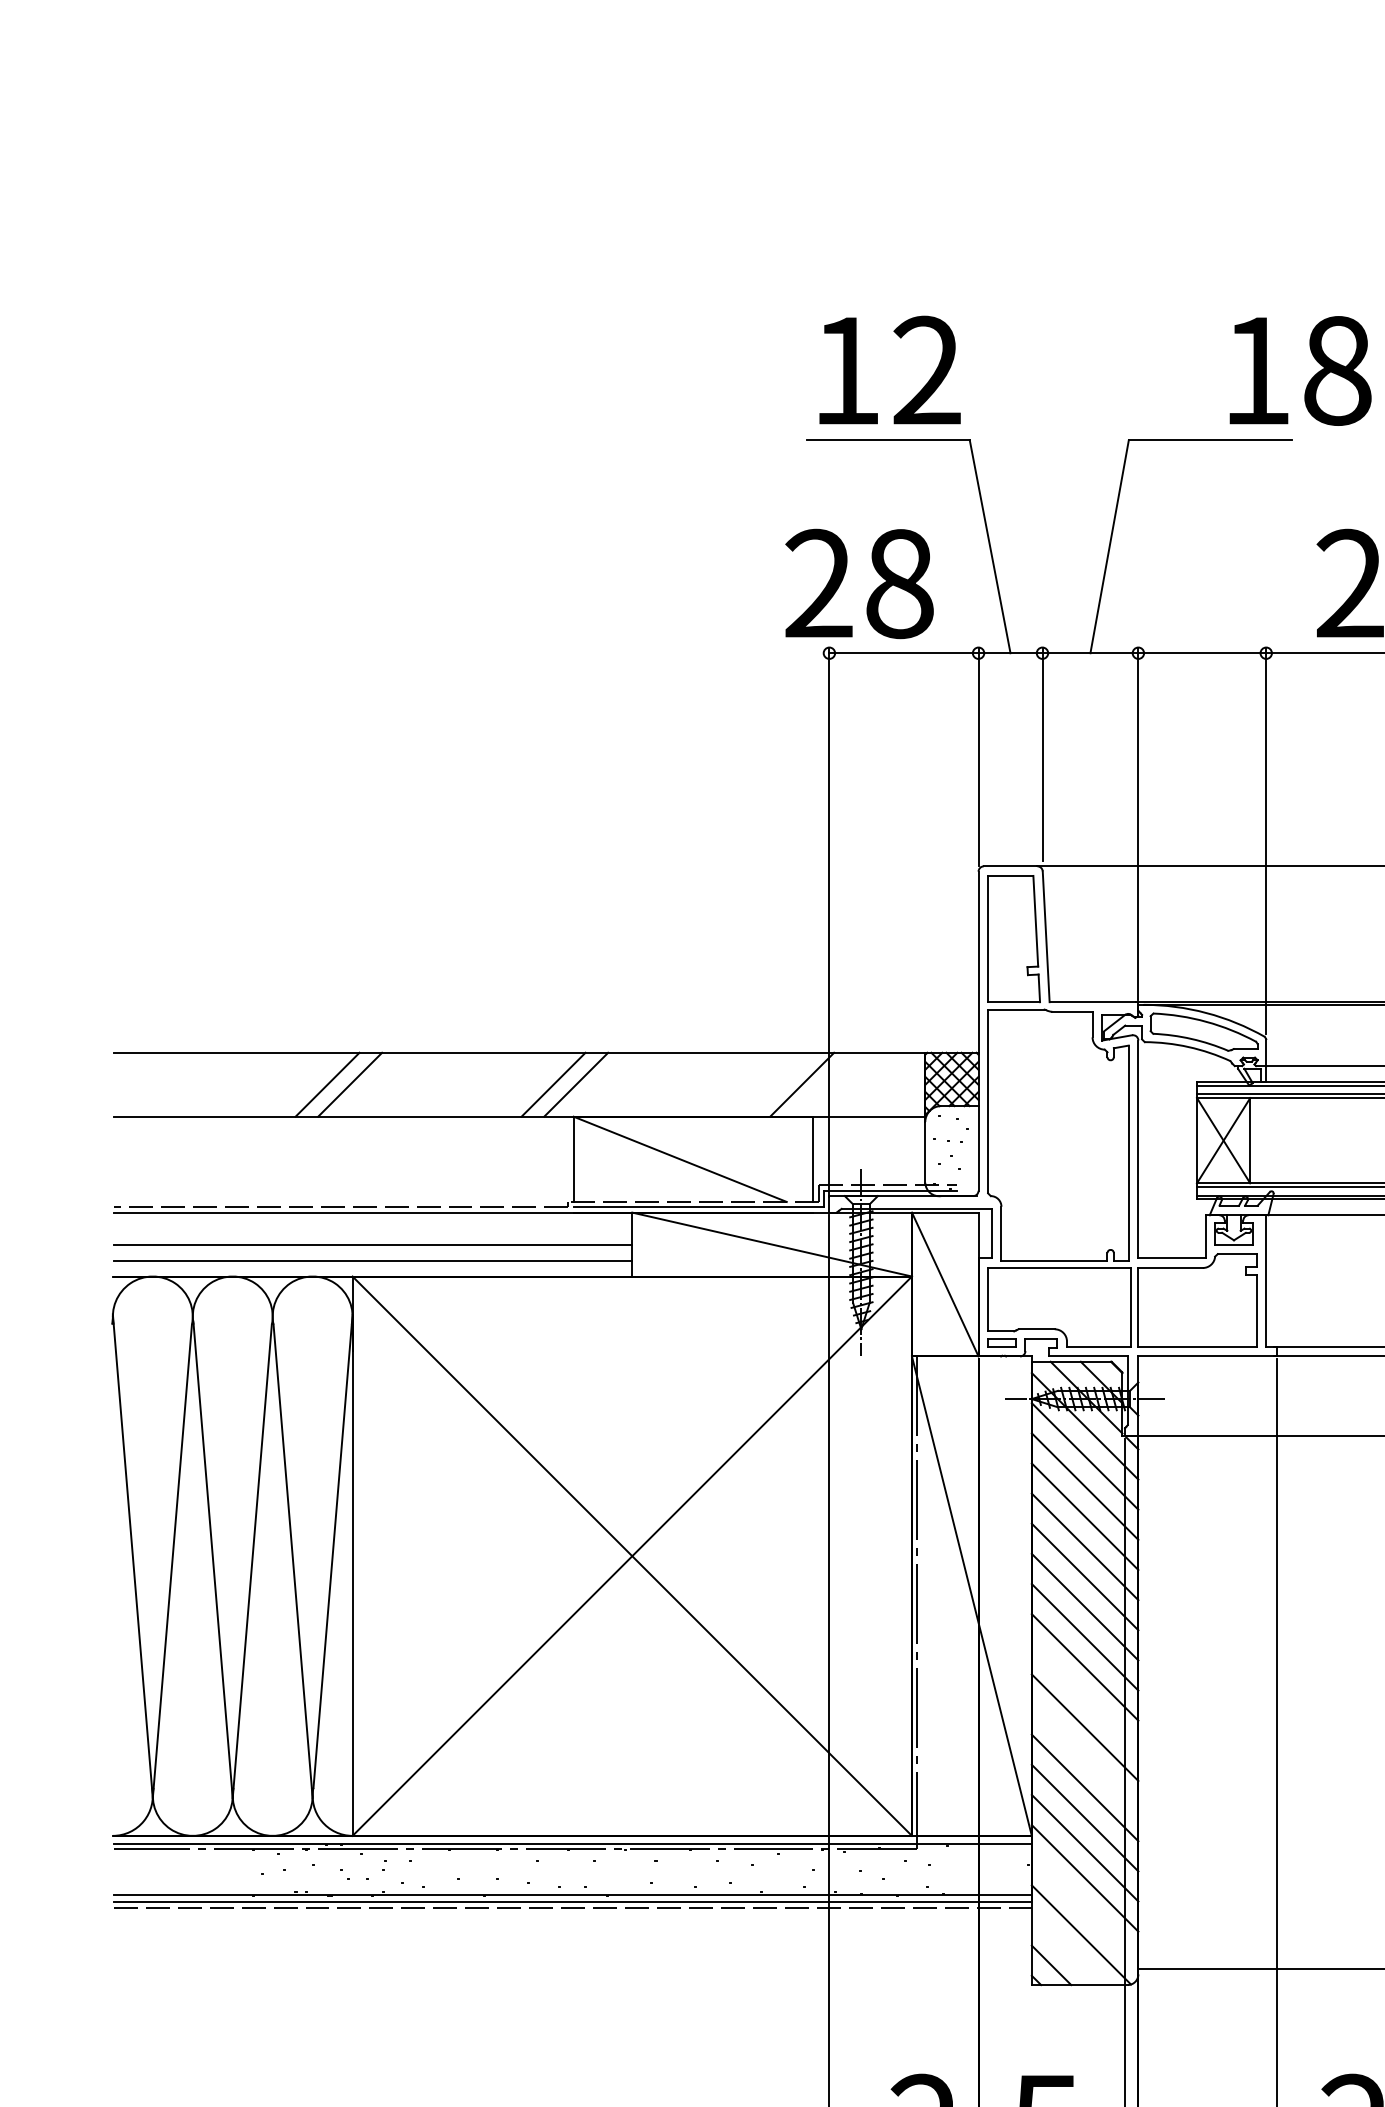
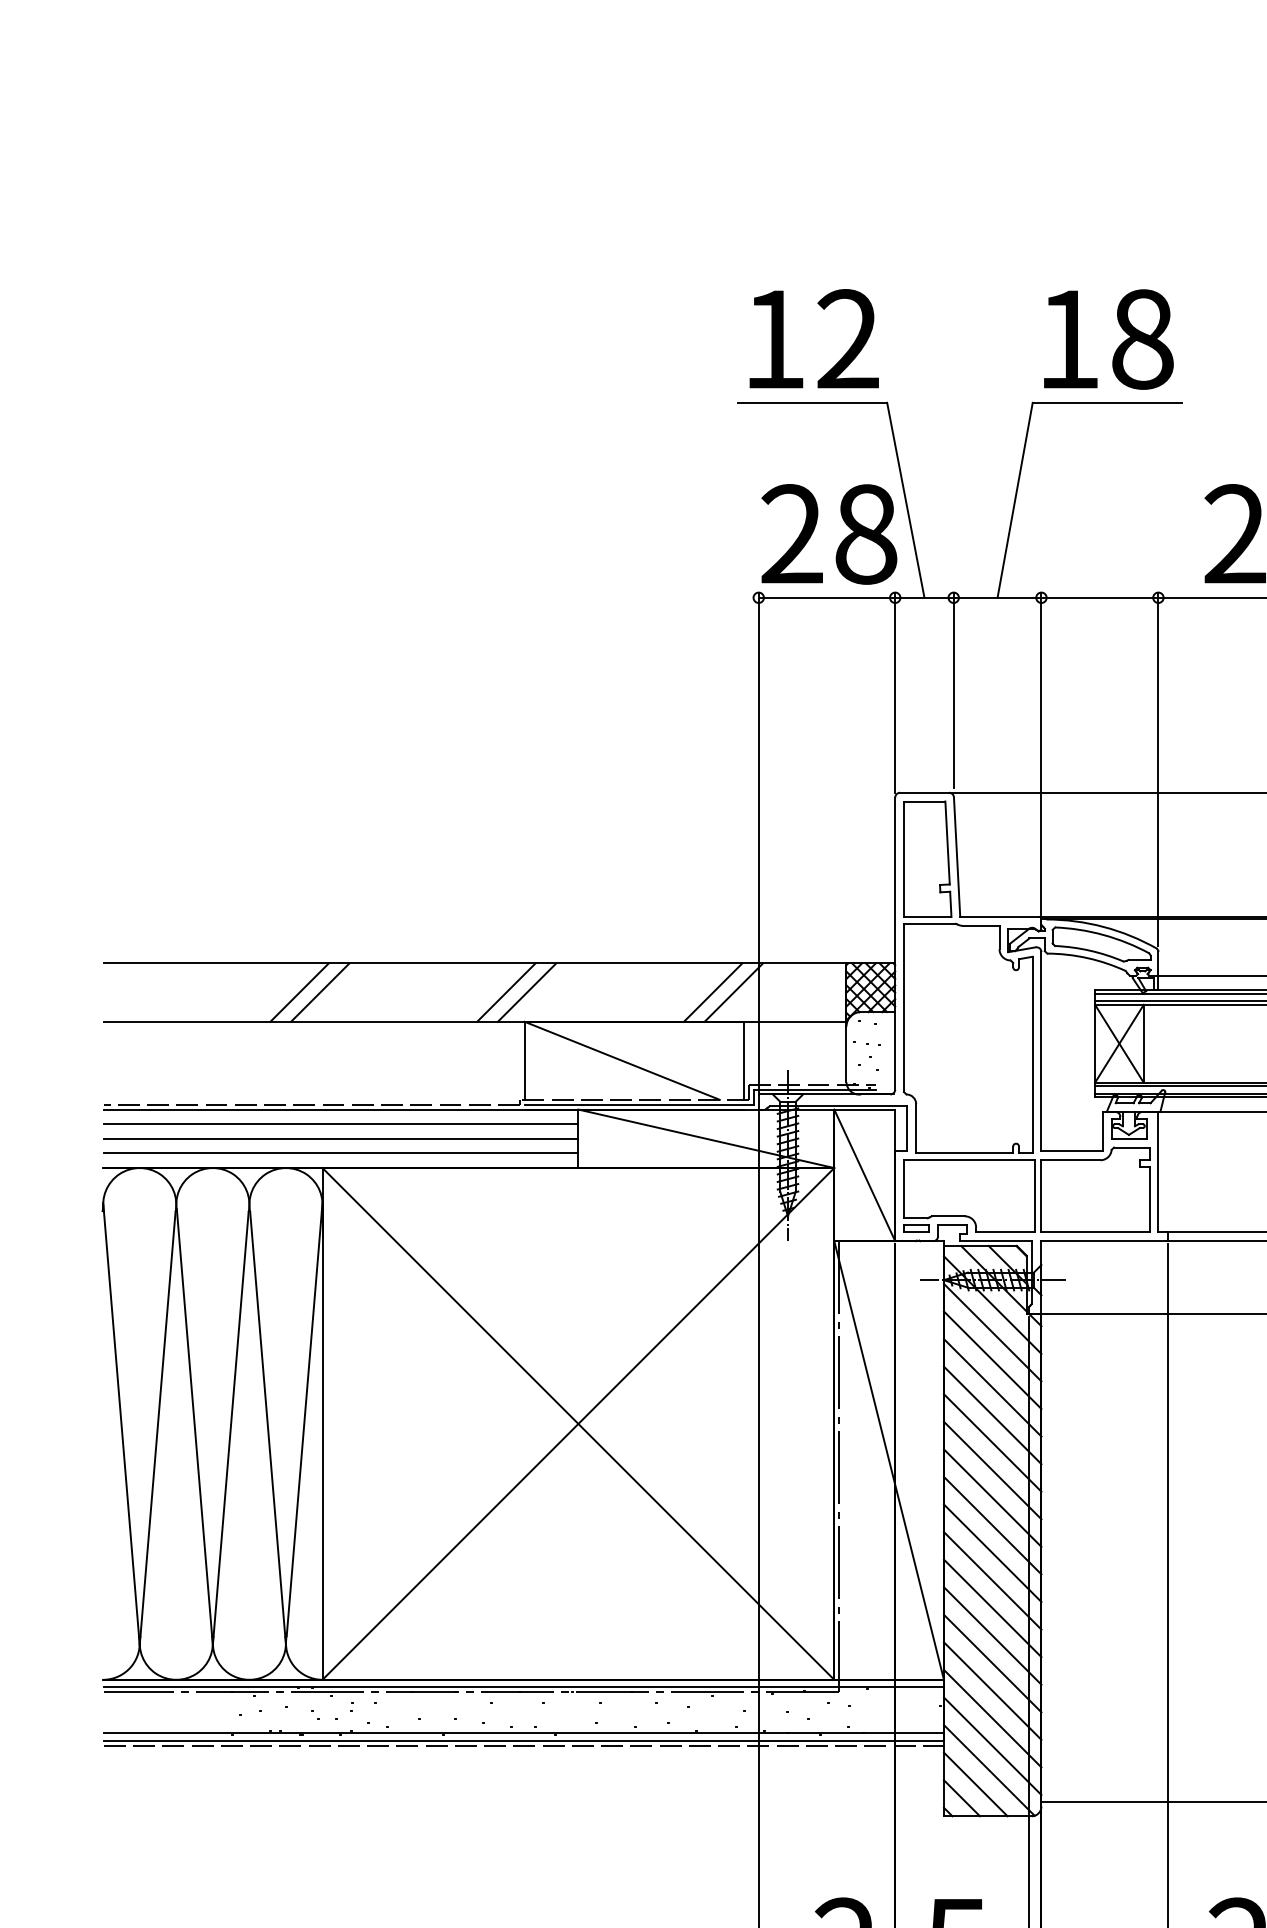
text: (1300, 370) -> (1108, 339), moved
text: (859, 584) -> (829, 534), moved
line: (778, 1084) -> (712, 992), added
line: (372, 1228) -> (340, 1124), added
line: (1084, 1696) -> (992, 1552), added
line: (1084, 1757) -> (992, 1608), added
line: (1084, 1908) -> (992, 1746), added
line: (1066, 1950) -> (975, 1784), added

